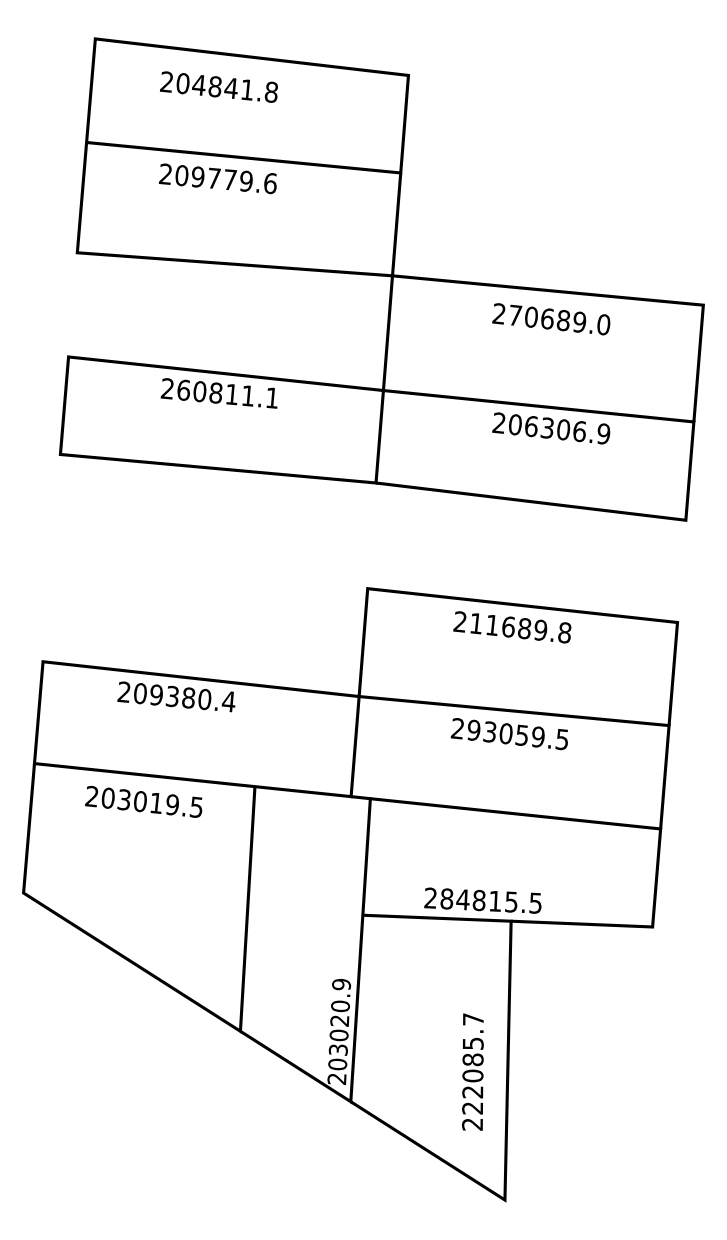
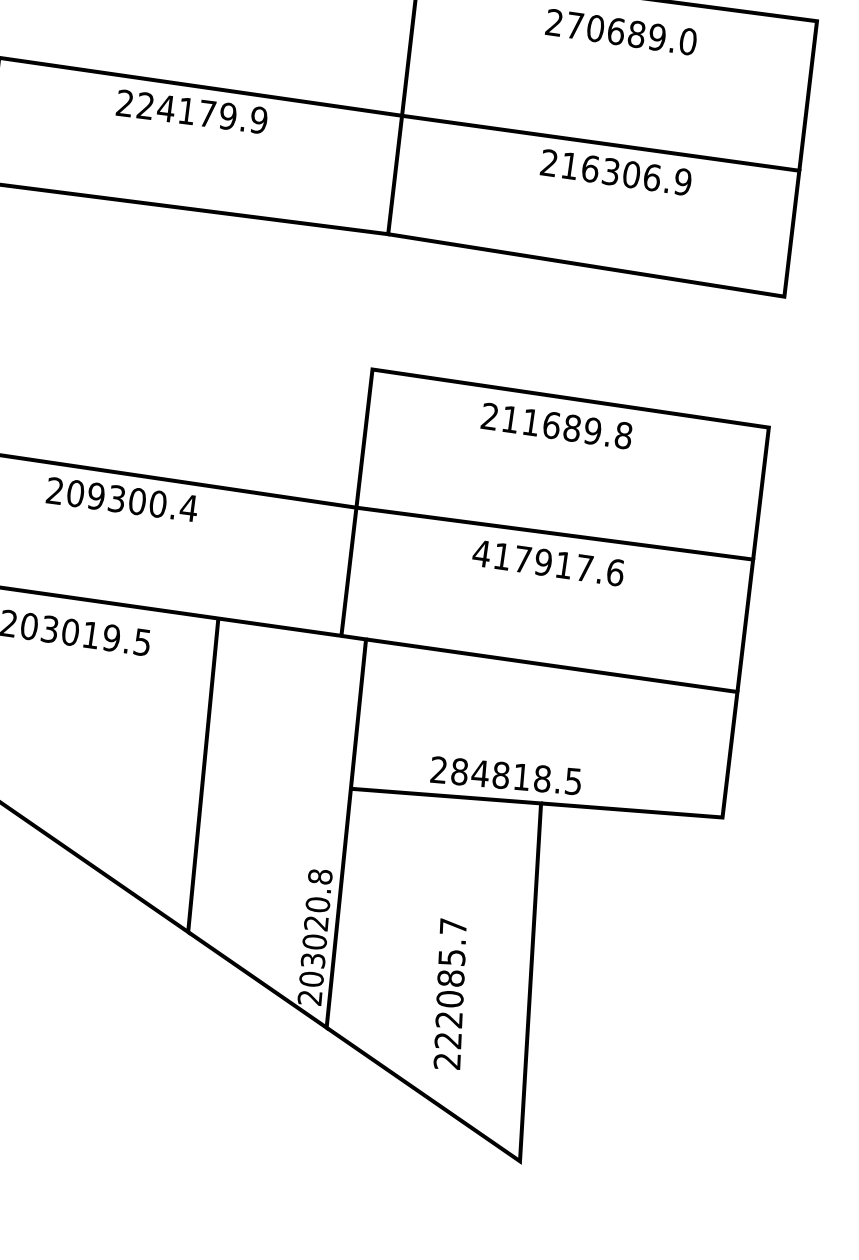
text: (227, 393) -> (201, 112), 260811.1 -> 224179.9
text: (515, 424) -> (570, 165), 206306.9 -> 216306.9
text: (188, 697) -> (137, 500), 209380.4 -> 209300.4
text: (509, 734) -> (547, 563), 293059.5 -> 417917.6
text: (511, 901) -> (542, 778), 284815.5 -> 284818.5
text: (341, 984) -> (320, 876), 203020.9 -> 203020.8
text: (472, 1071) -> (449, 993), moved

